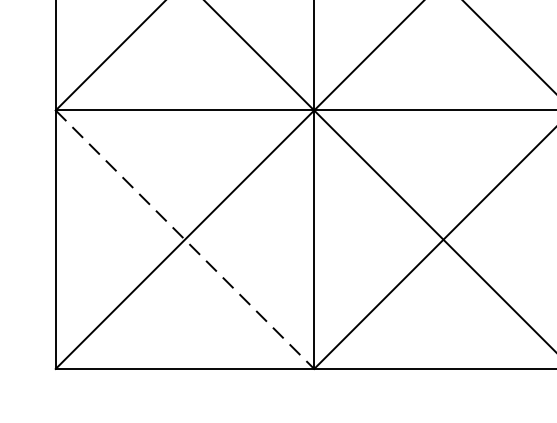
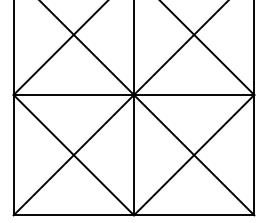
line: (186, 240) -> (74, 155), dashed -> solid

